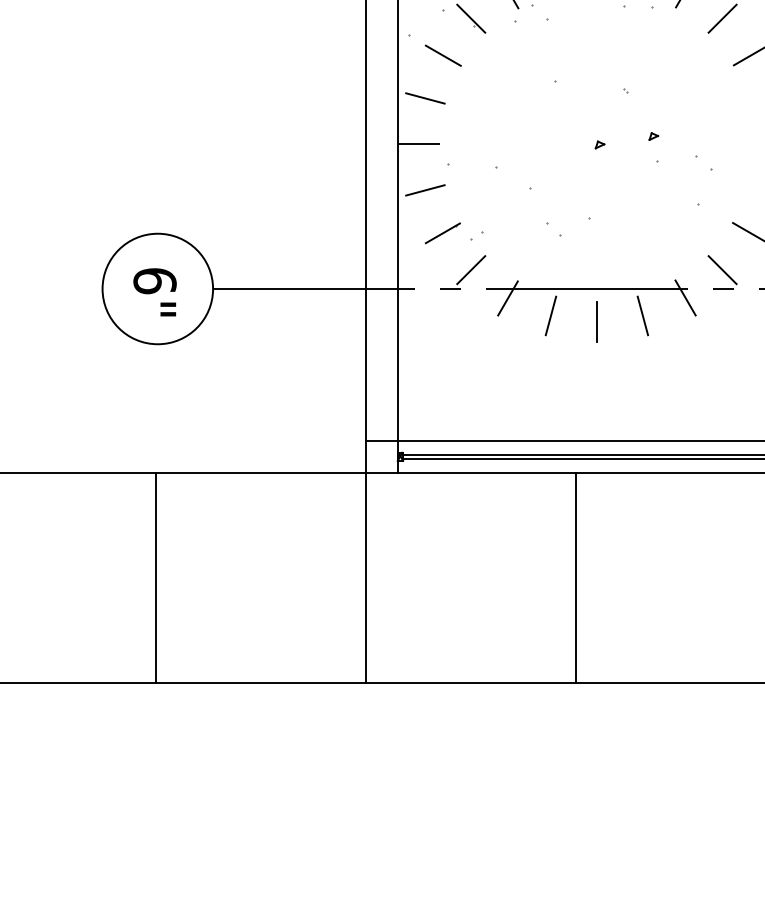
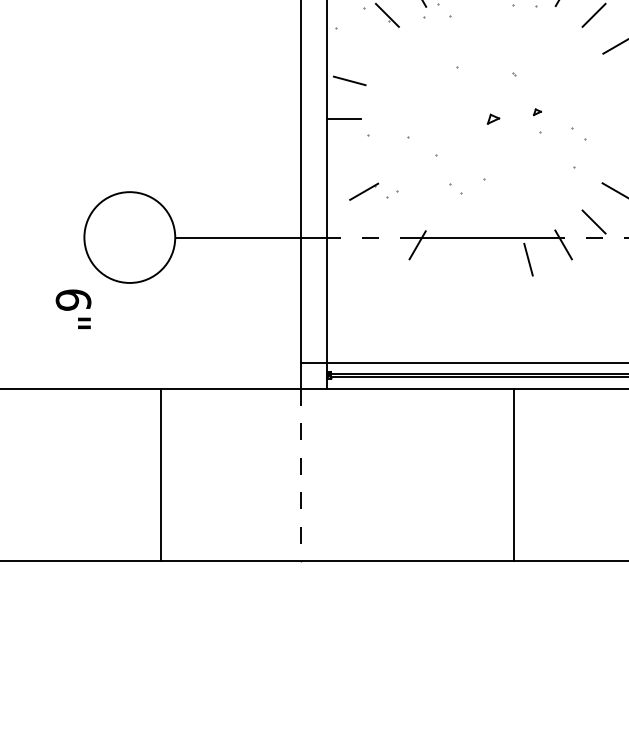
line: (443, 55) -> (364, 45), removed
part: (599, 144) -> (492, 118), size x1.6
line: (425, 190) -> (349, 156), removed
line: (470, 269) -> (386, 221), removed
text: (154, 291) -> (73, 308), moved
line: (550, 315) -> (452, 259), removed
line: (596, 321) -> (490, 264), removed
line: (156, 577) -> (160, 474), moved
line: (575, 577) -> (513, 474), moved
line: (366, 578) -> (301, 475), solid -> dashed

